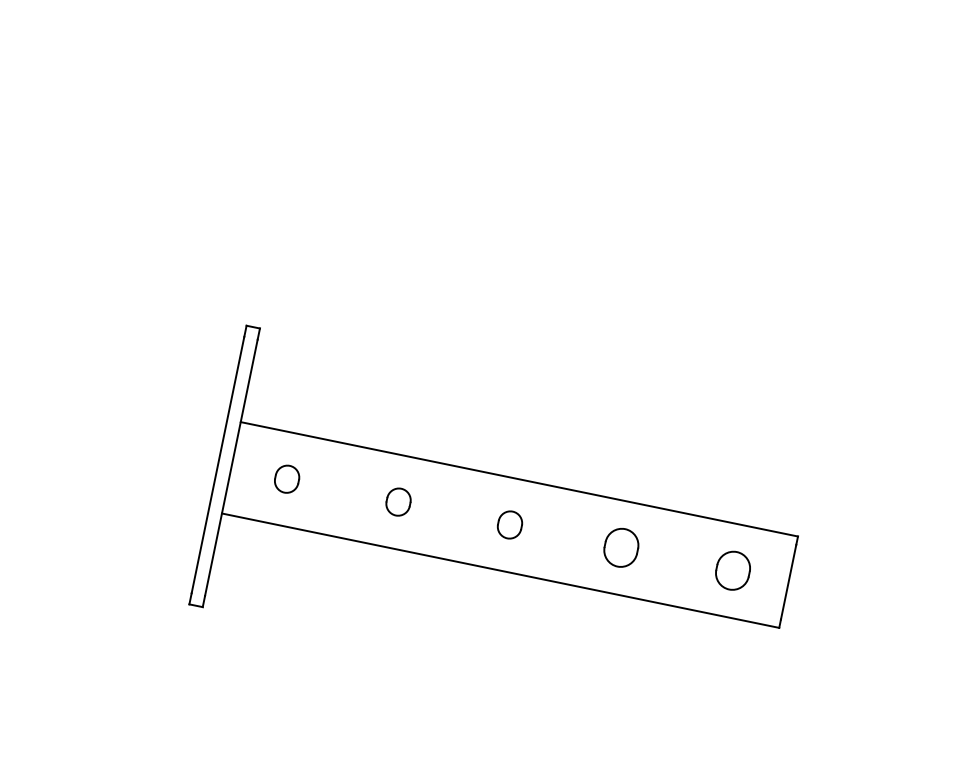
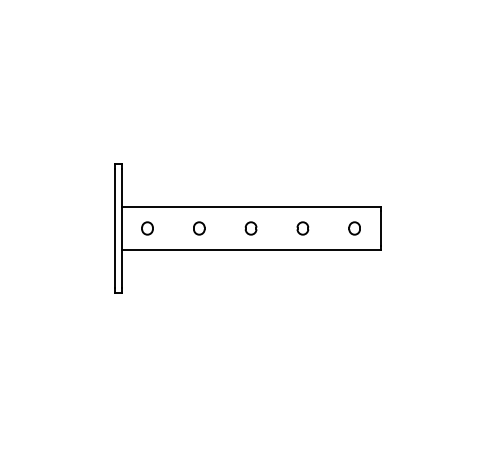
part: (620, 547) -> (302, 228), size x0.71
part: (732, 570) -> (354, 228), size x0.71

